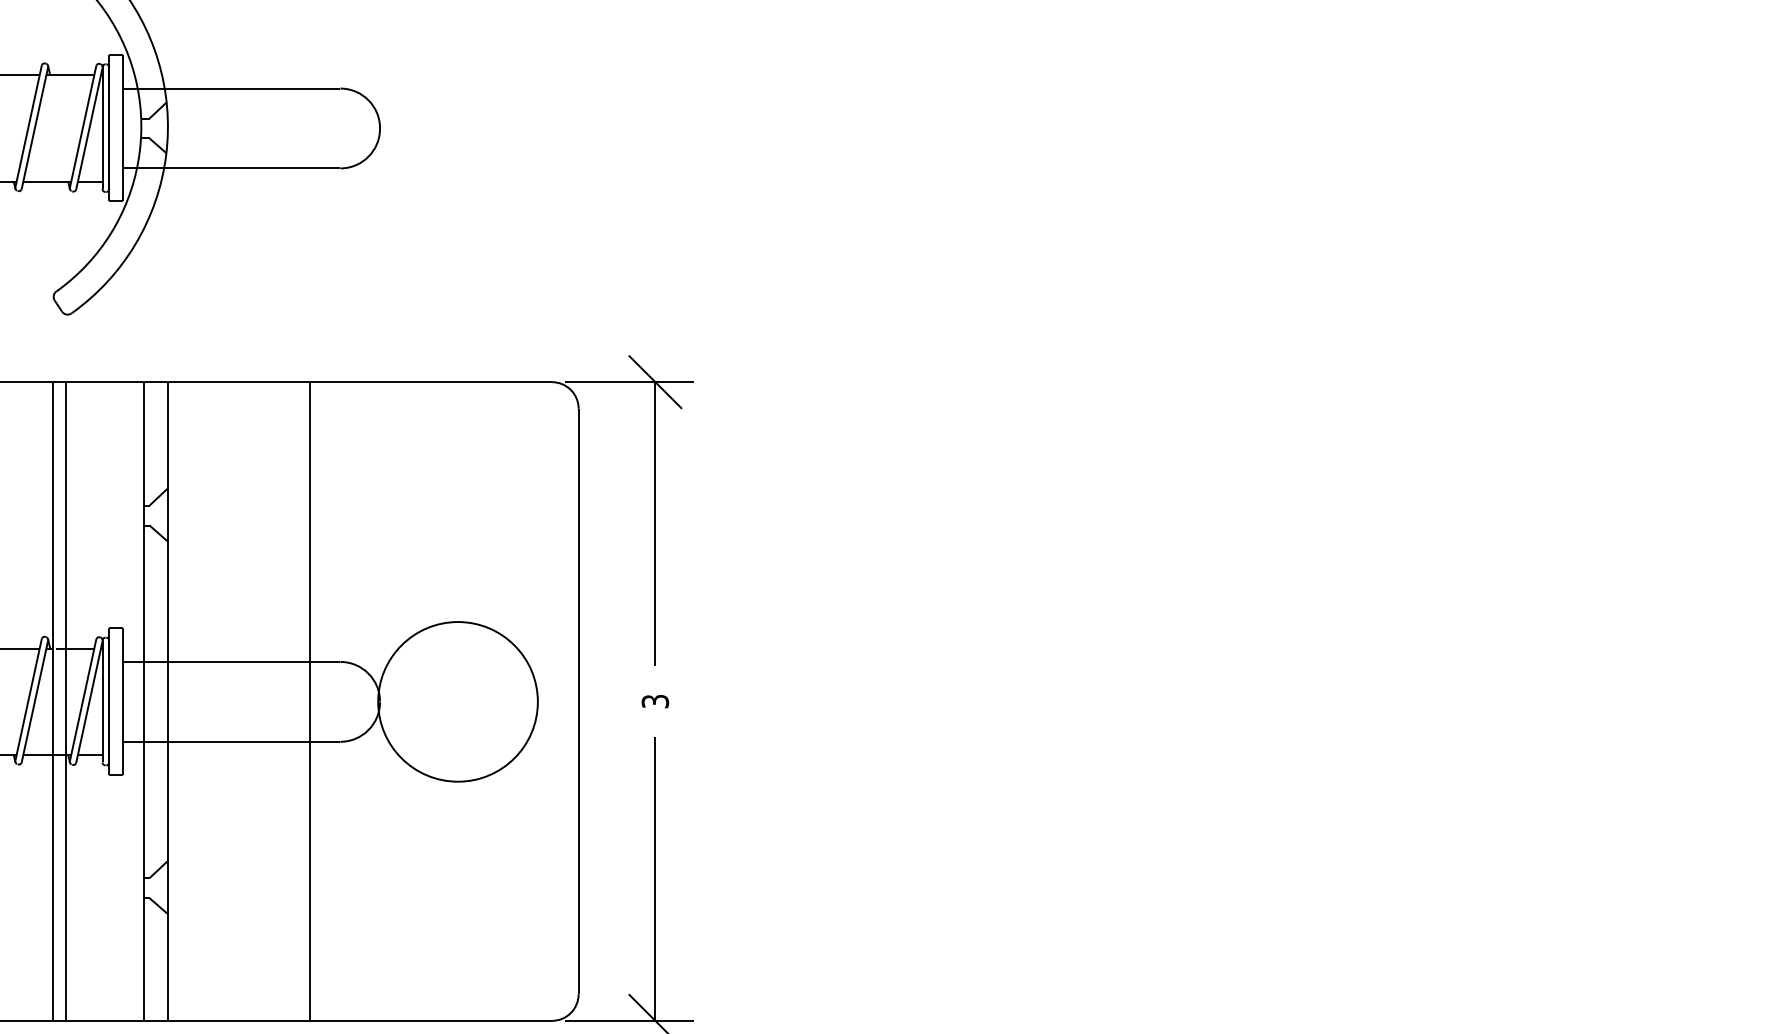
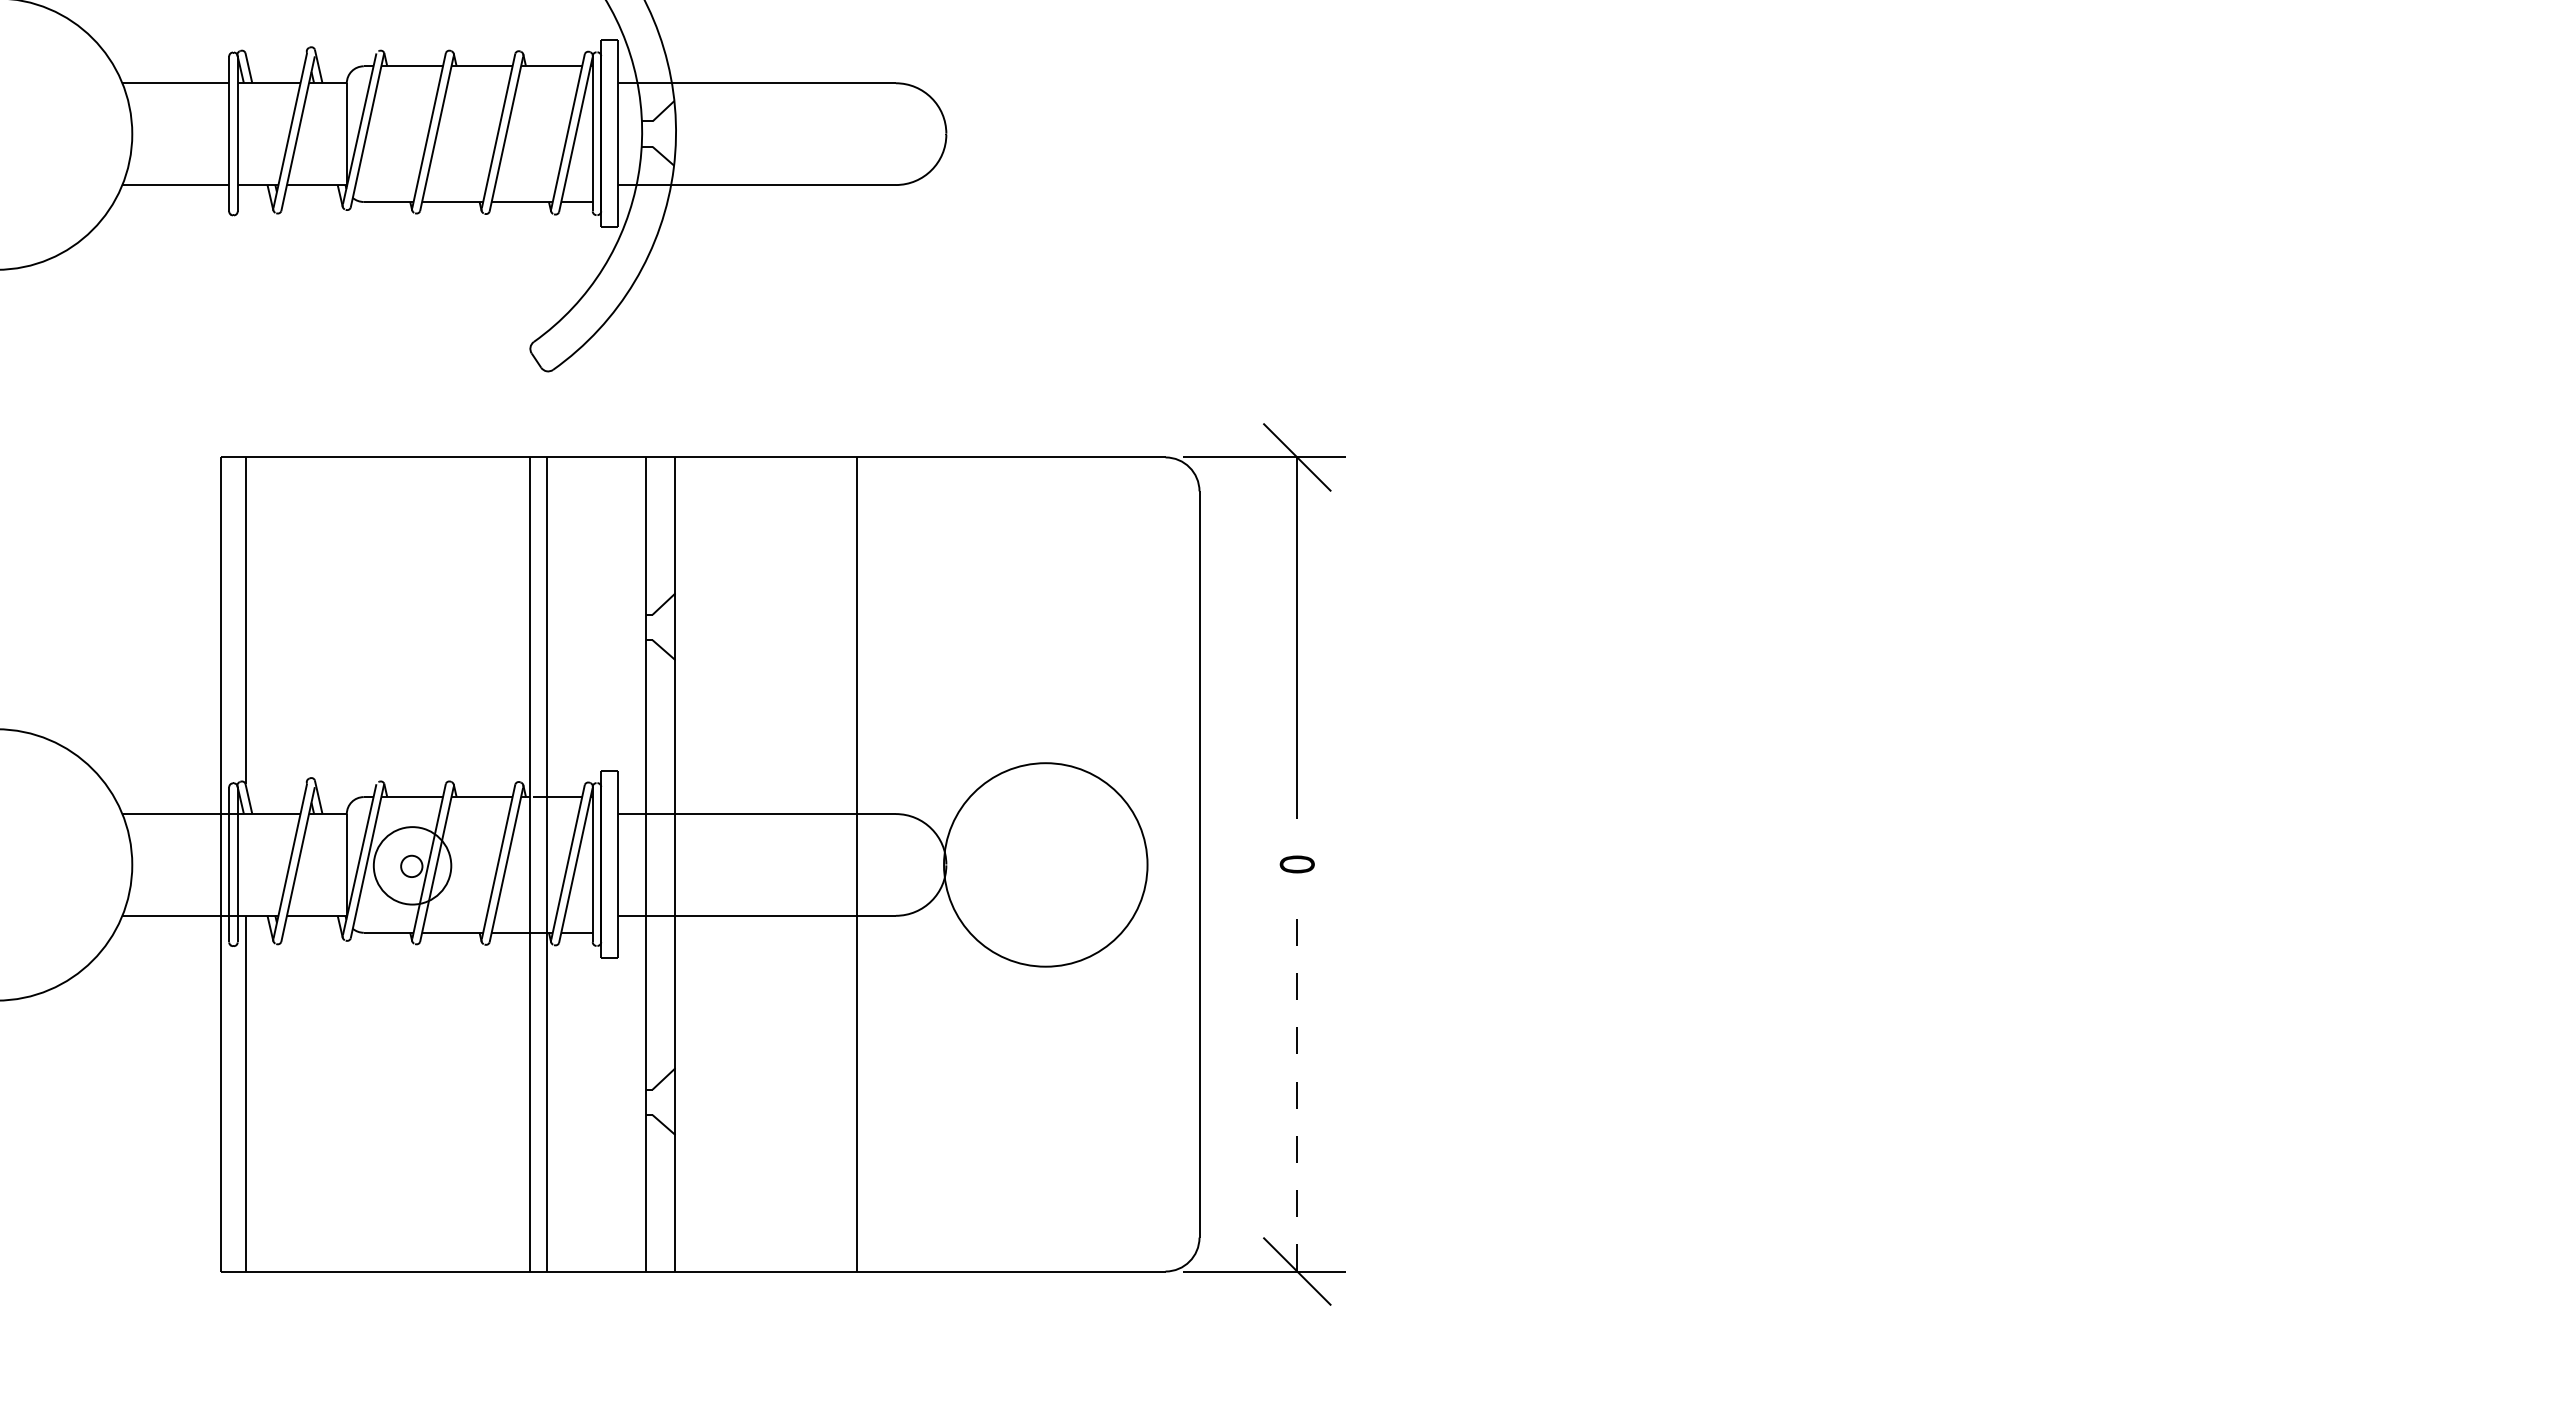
text: (654, 701) -> (1296, 864), 3 -> 0
line: (655, 878) -> (1297, 1090), solid -> dashed

